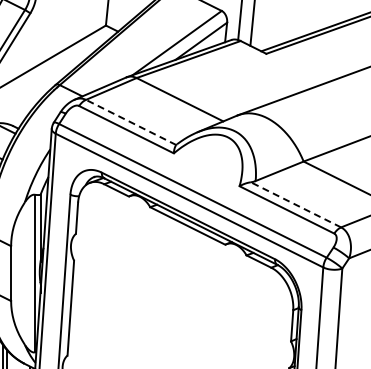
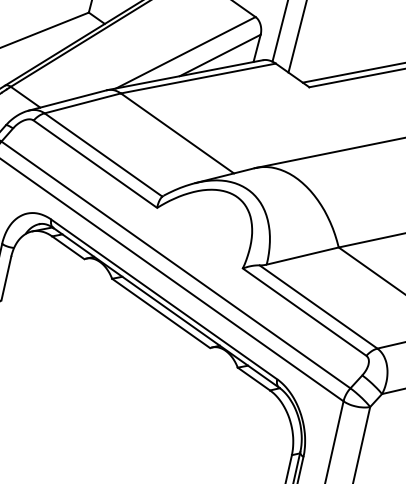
line: (130, 122) -> (102, 154), dashed -> solid
line: (295, 204) -> (317, 306), dashed -> solid

